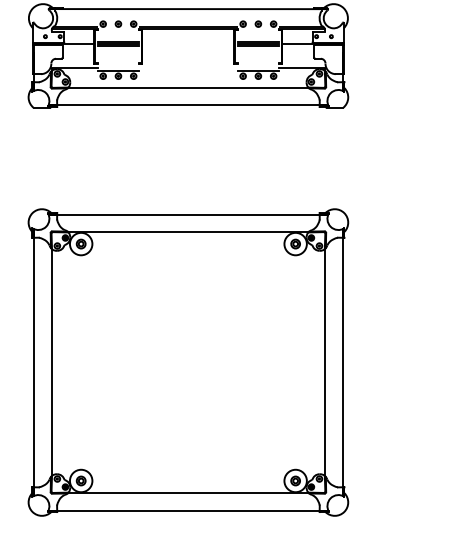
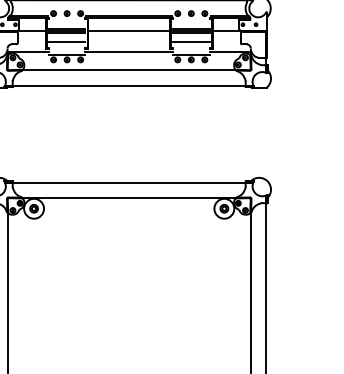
line: (188, 44) -> (129, 31), added
line: (118, 56) -> (67, 42), added
line: (258, 56) -> (191, 42), added
line: (188, 67) -> (129, 52), added

